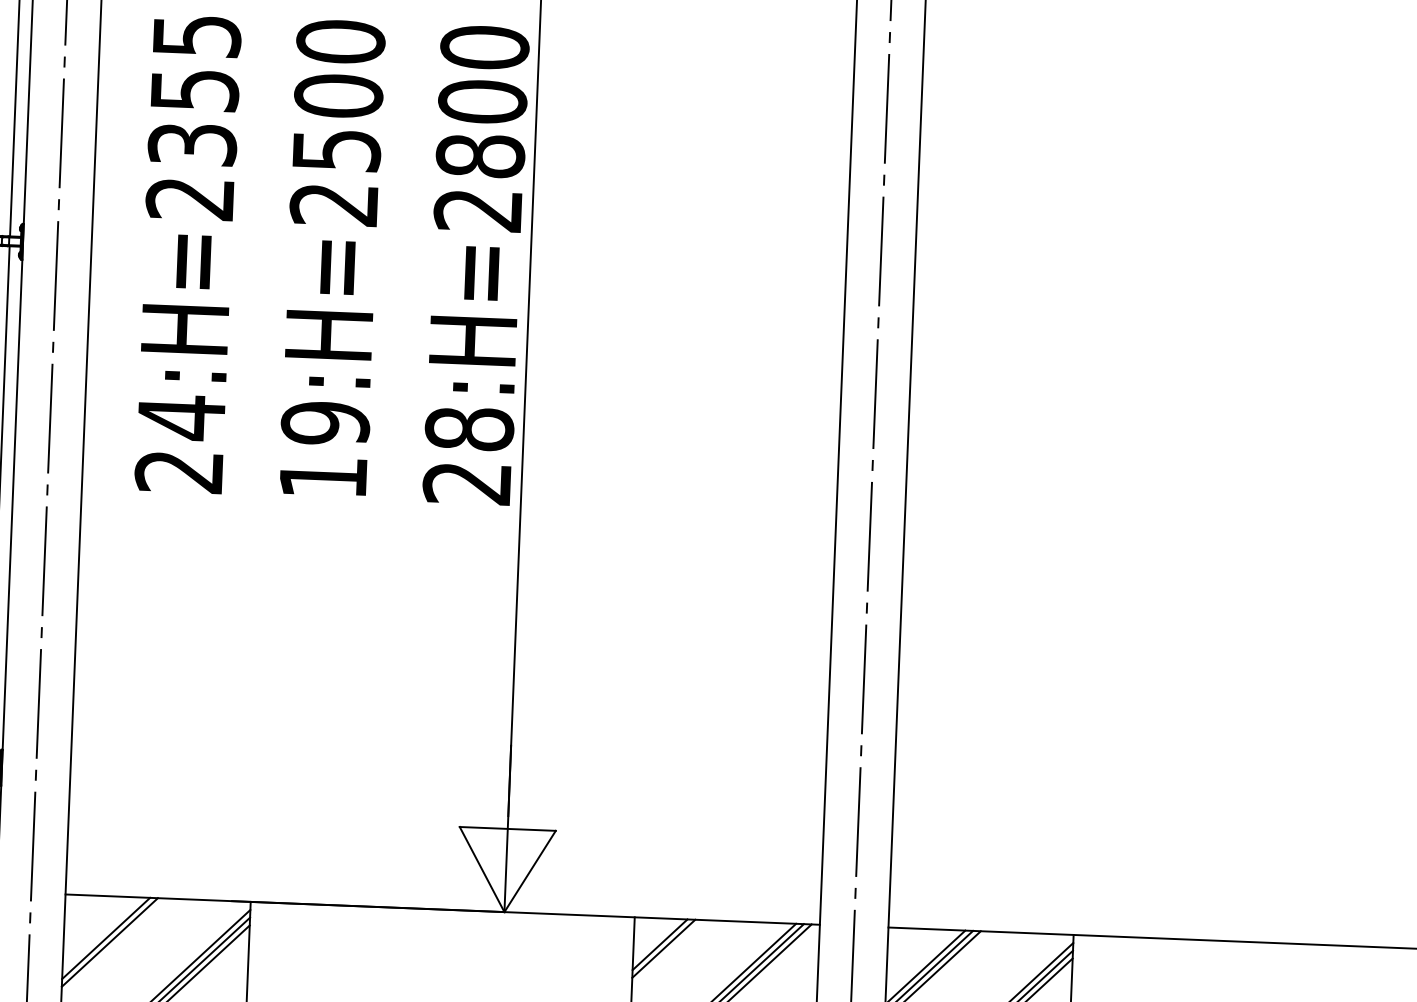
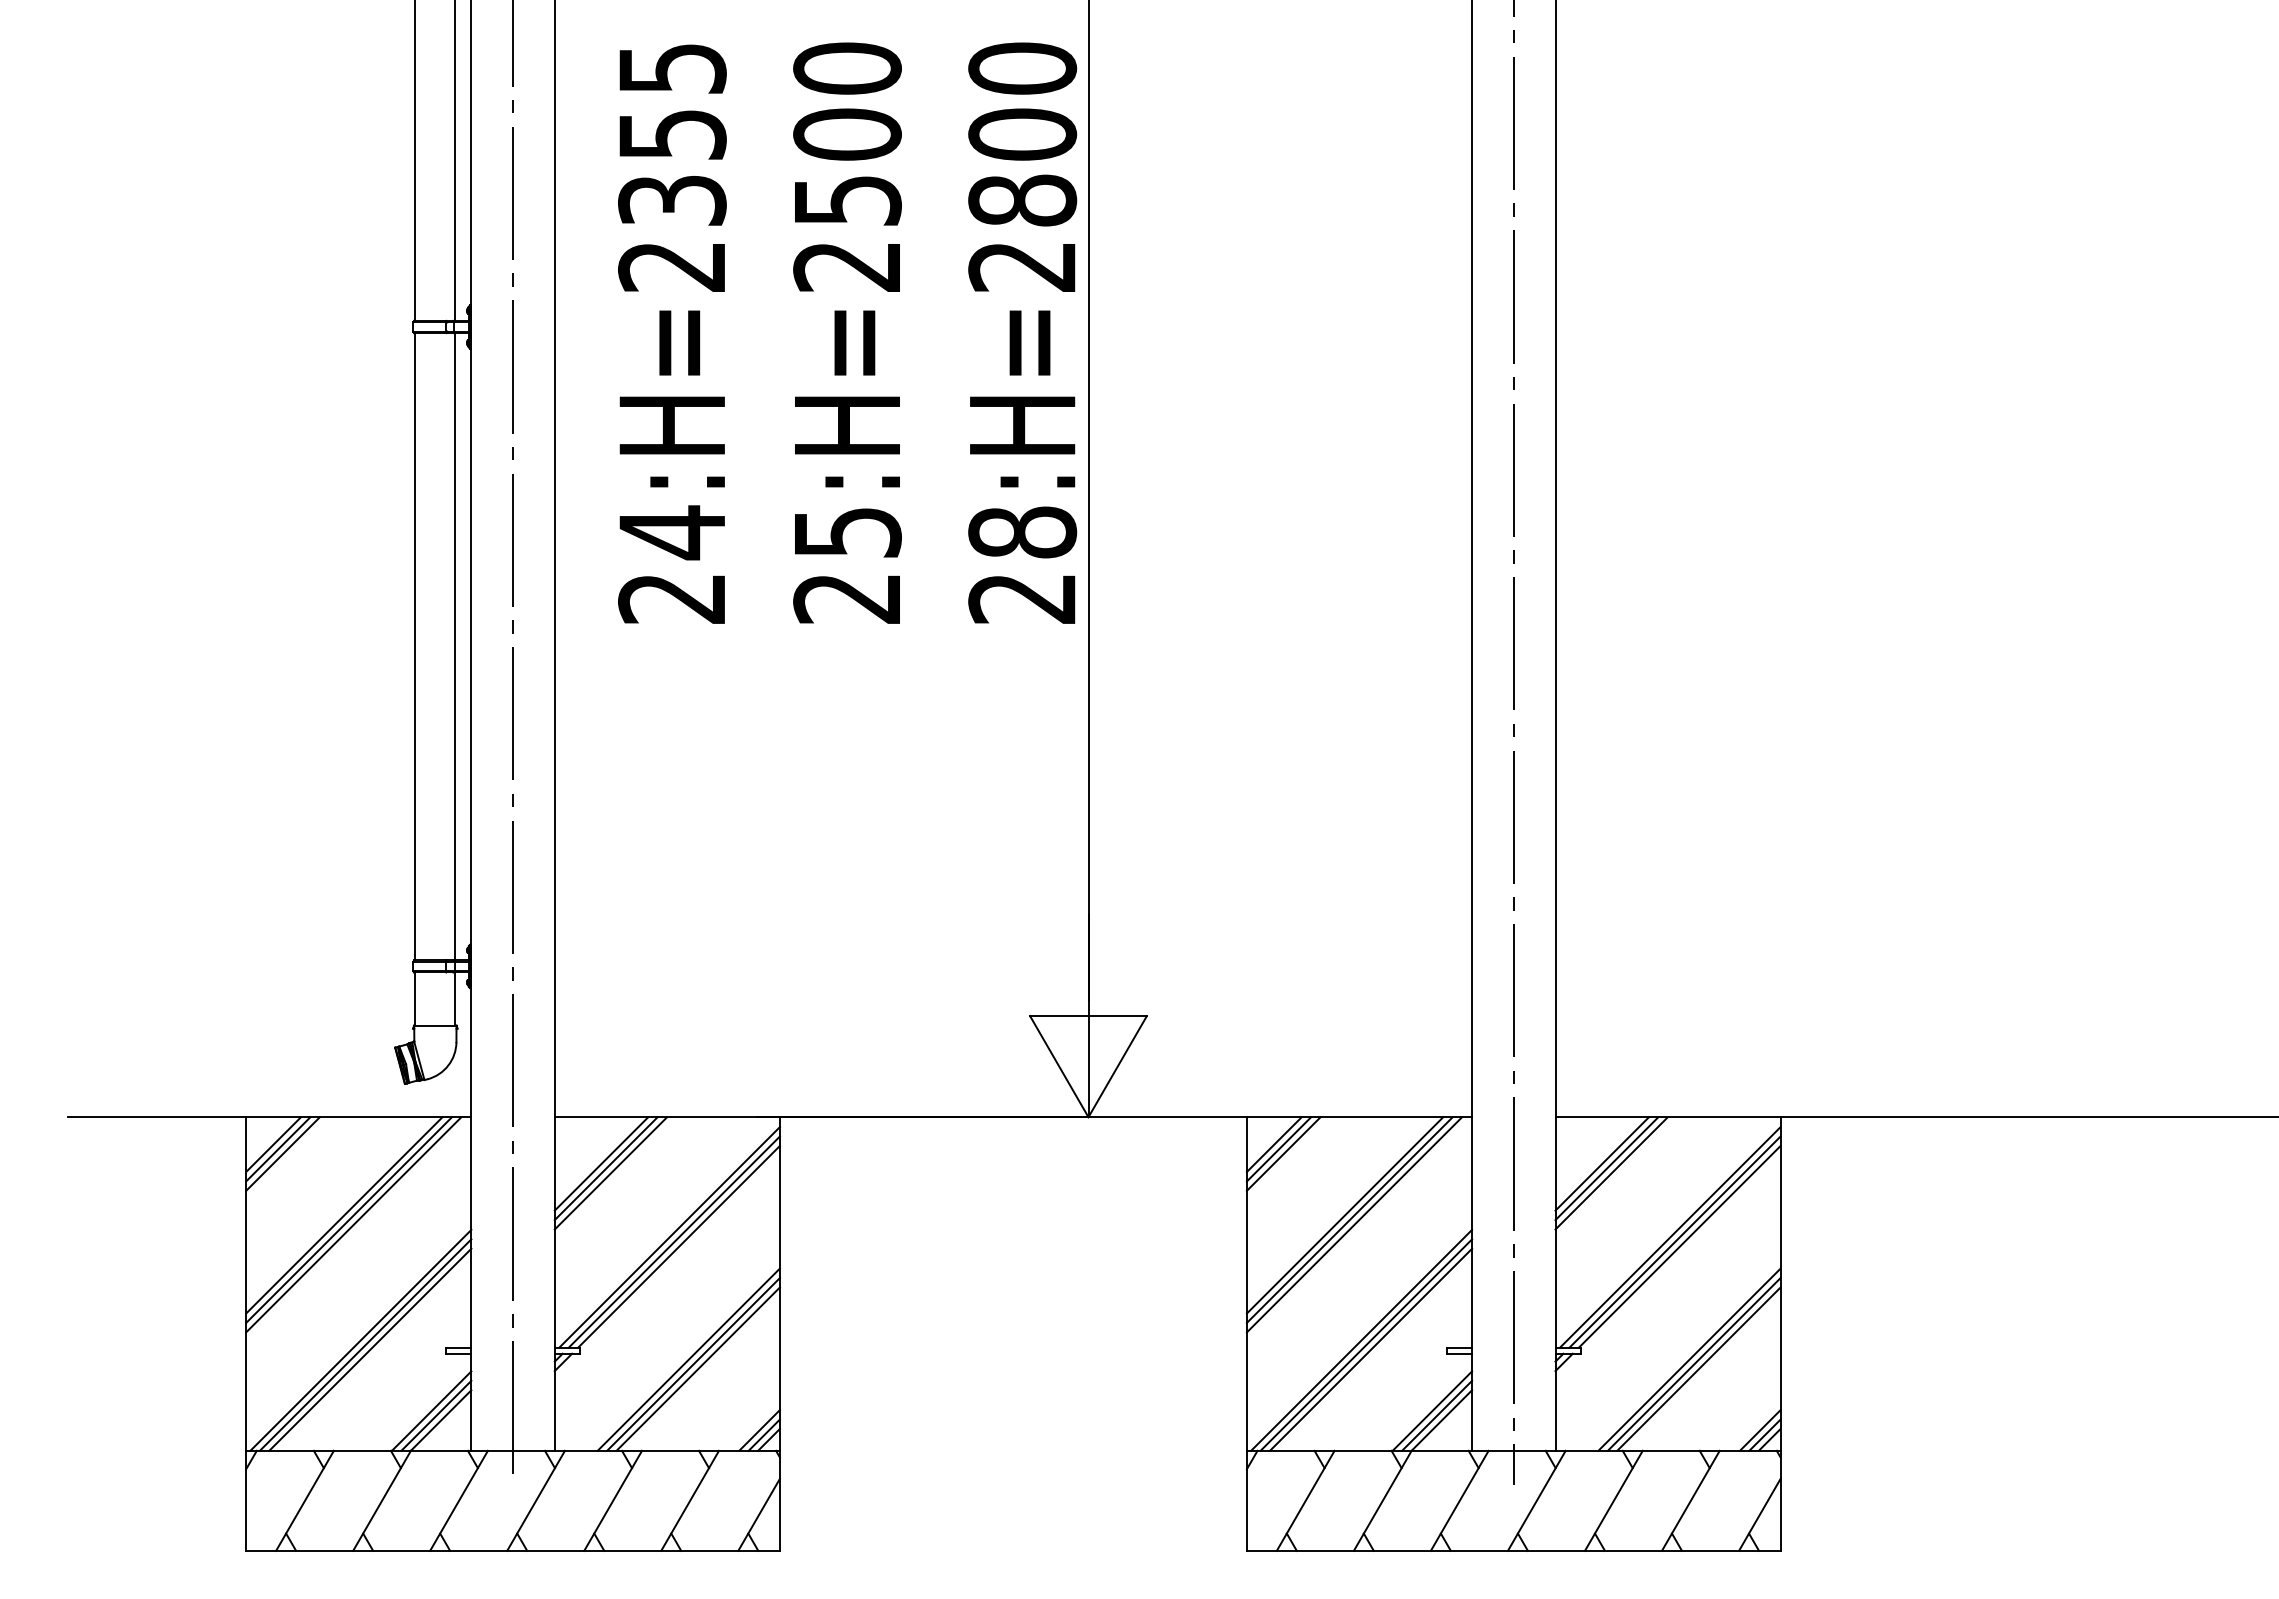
text: (324, 449) -> (847, 564), 19:H=2500 -> 25:H=2500
line: (102, 934) -> (601, 1163), added
line: (655, 940) -> (1273, 1144), added

